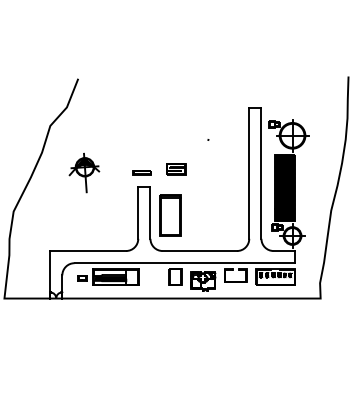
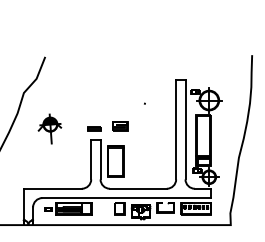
hatch: (285, 187) -> (203, 140), removed

